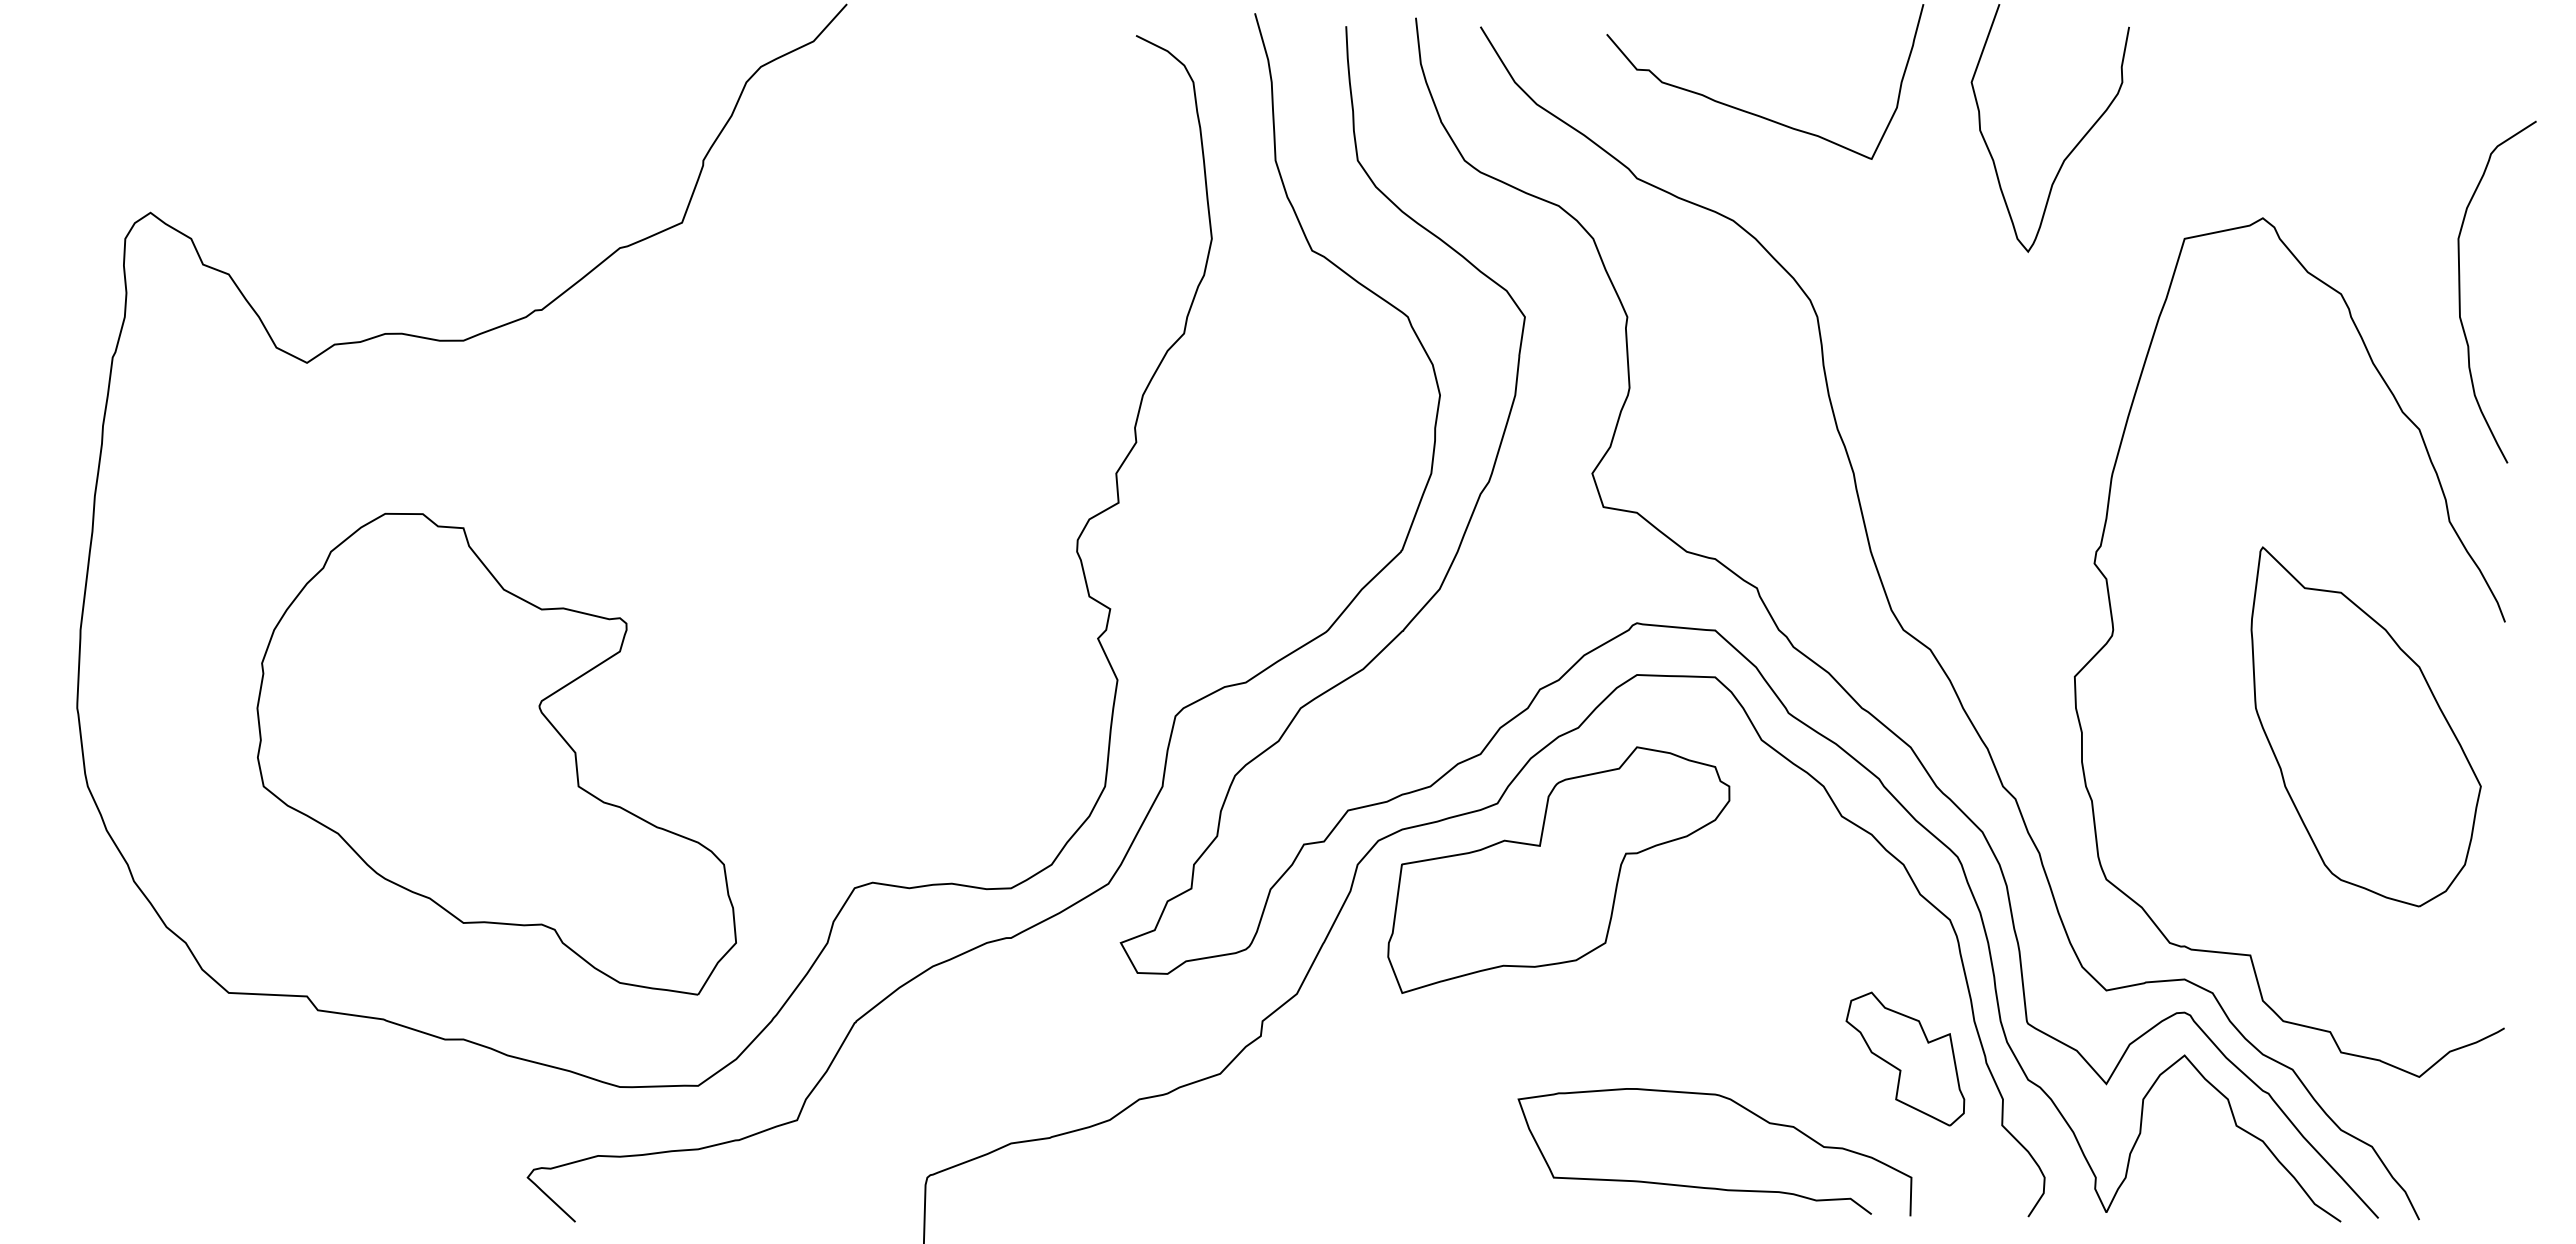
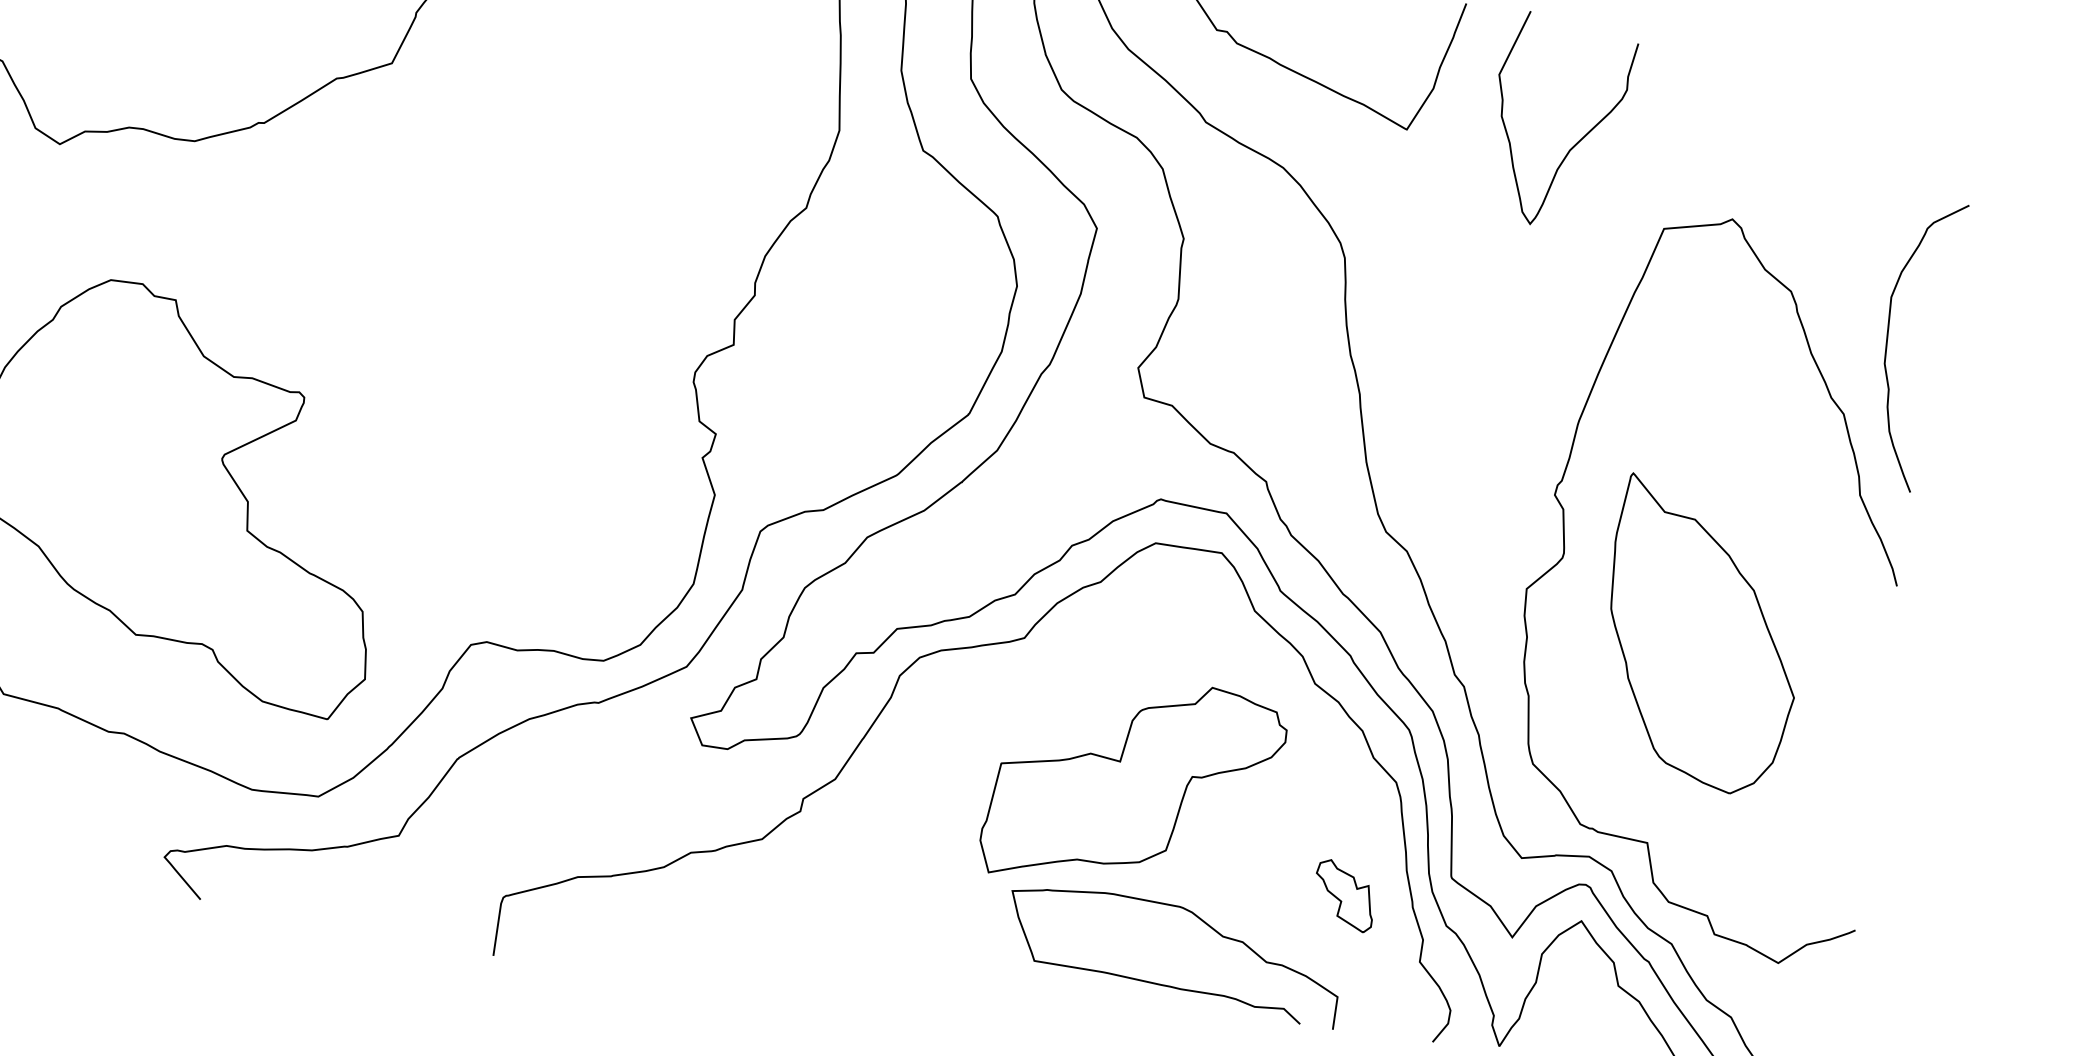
curve: (2460, 291) -> (1887, 342), moved
part: (2365, 726) -> (1702, 635), moved
part: (1558, 869) -> (1133, 783), moved
part: (1905, 1058) -> (1344, 895), size x0.6

